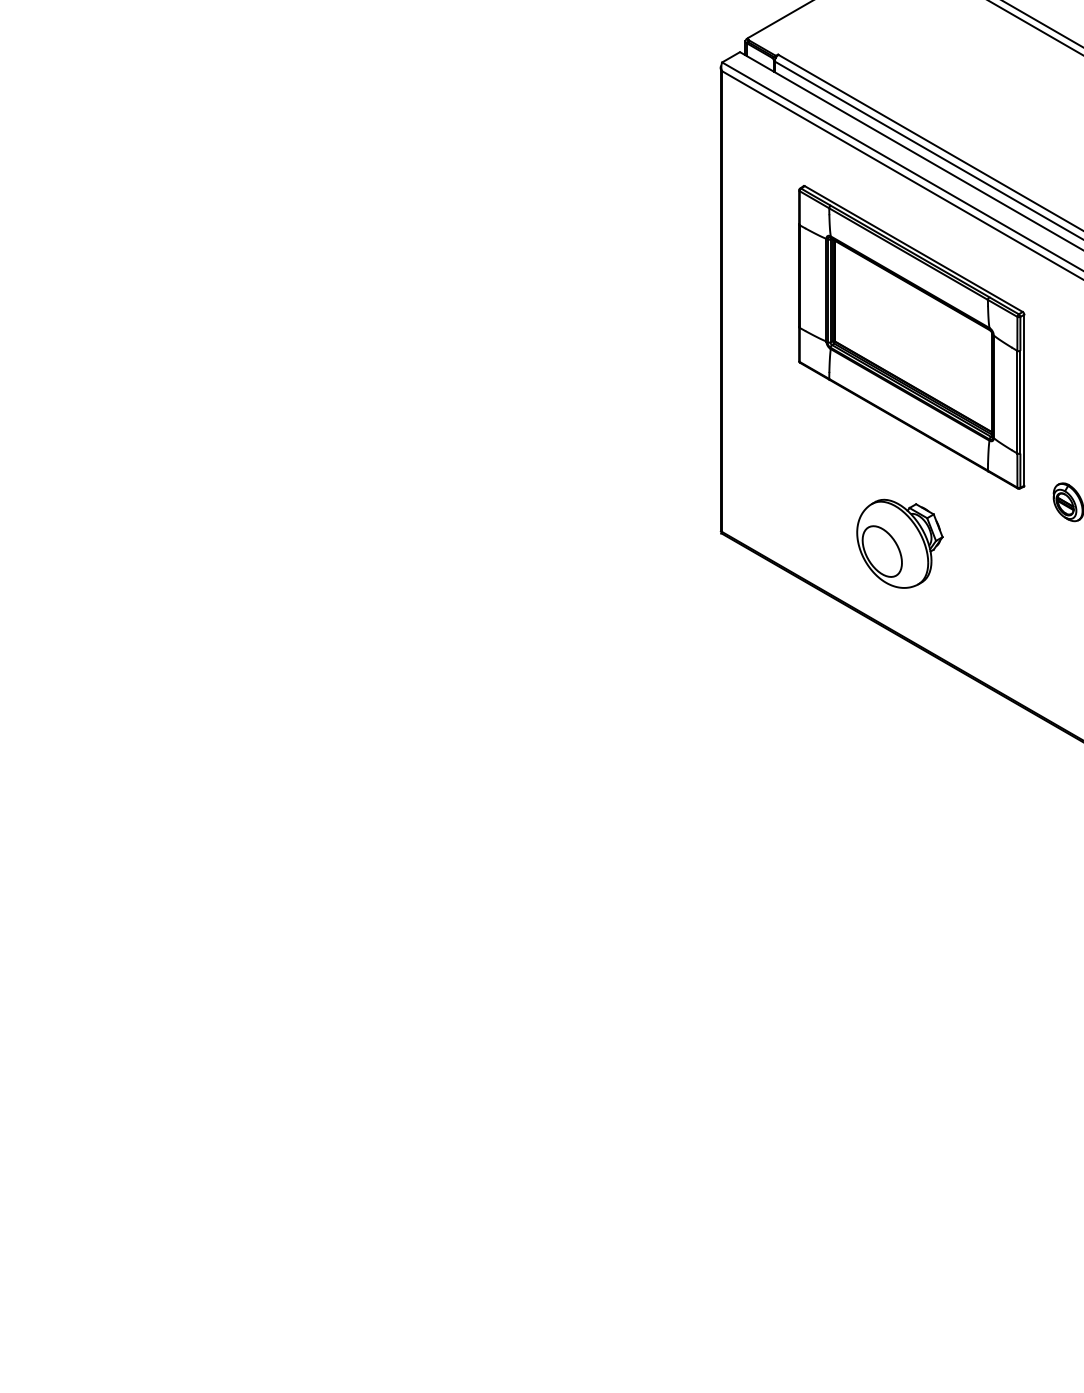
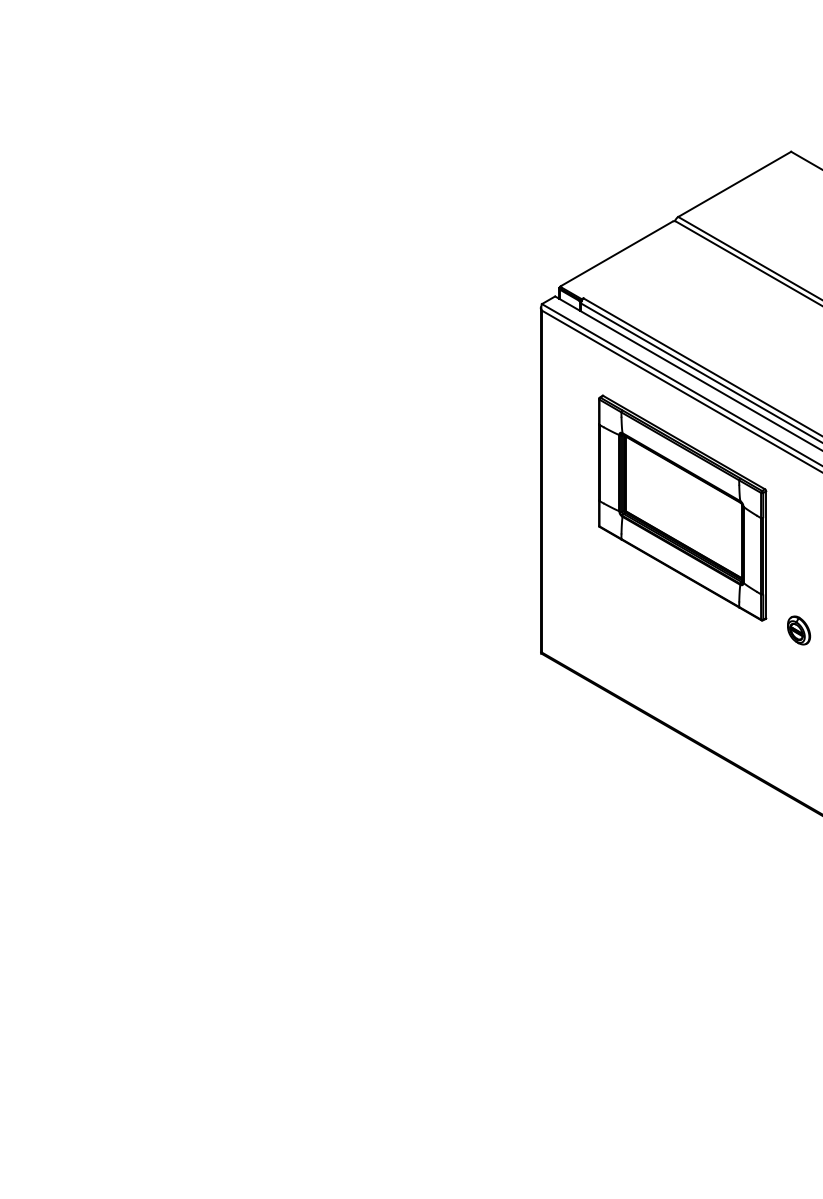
part: (899, 542) -> (673, 660), removed

